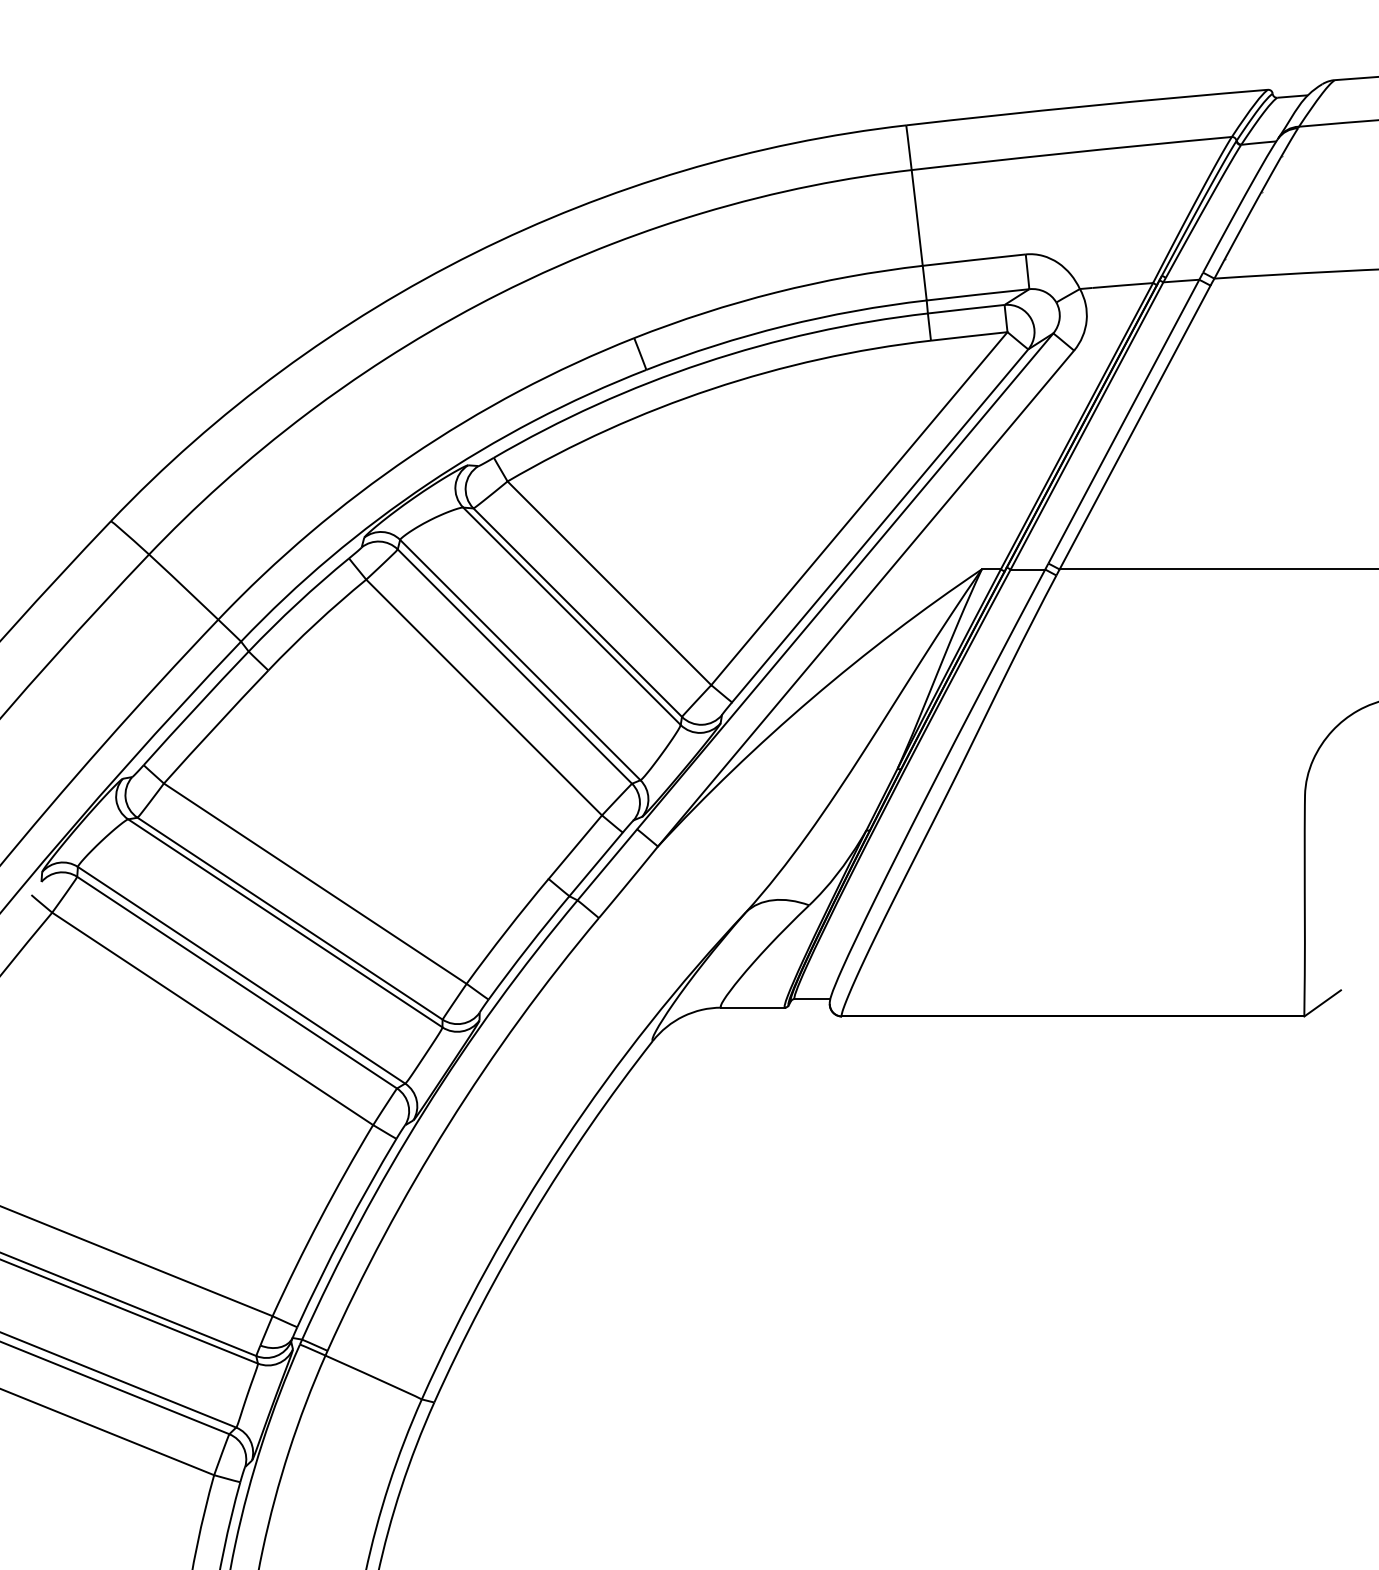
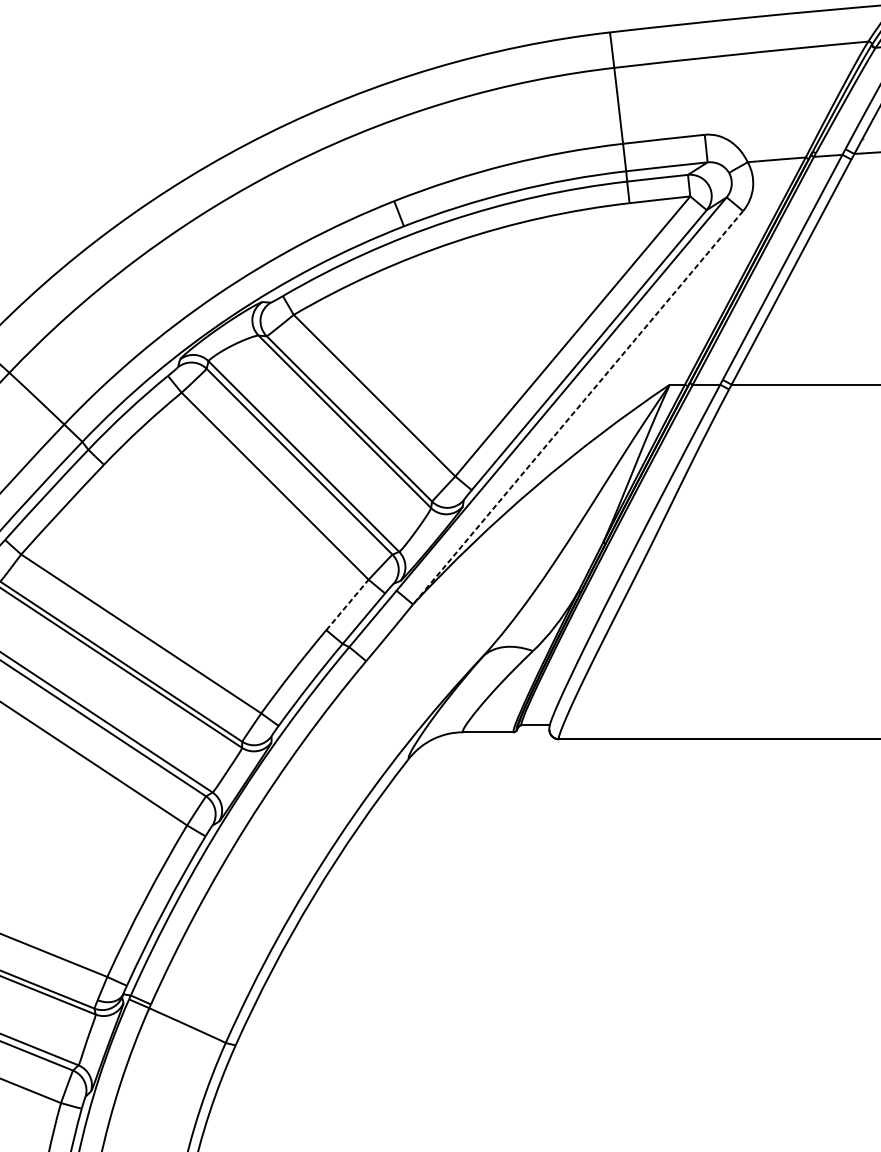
line: (866, 598) -> (578, 407), solid -> dashed
line: (575, 847) -> (347, 605), solid -> dashed

